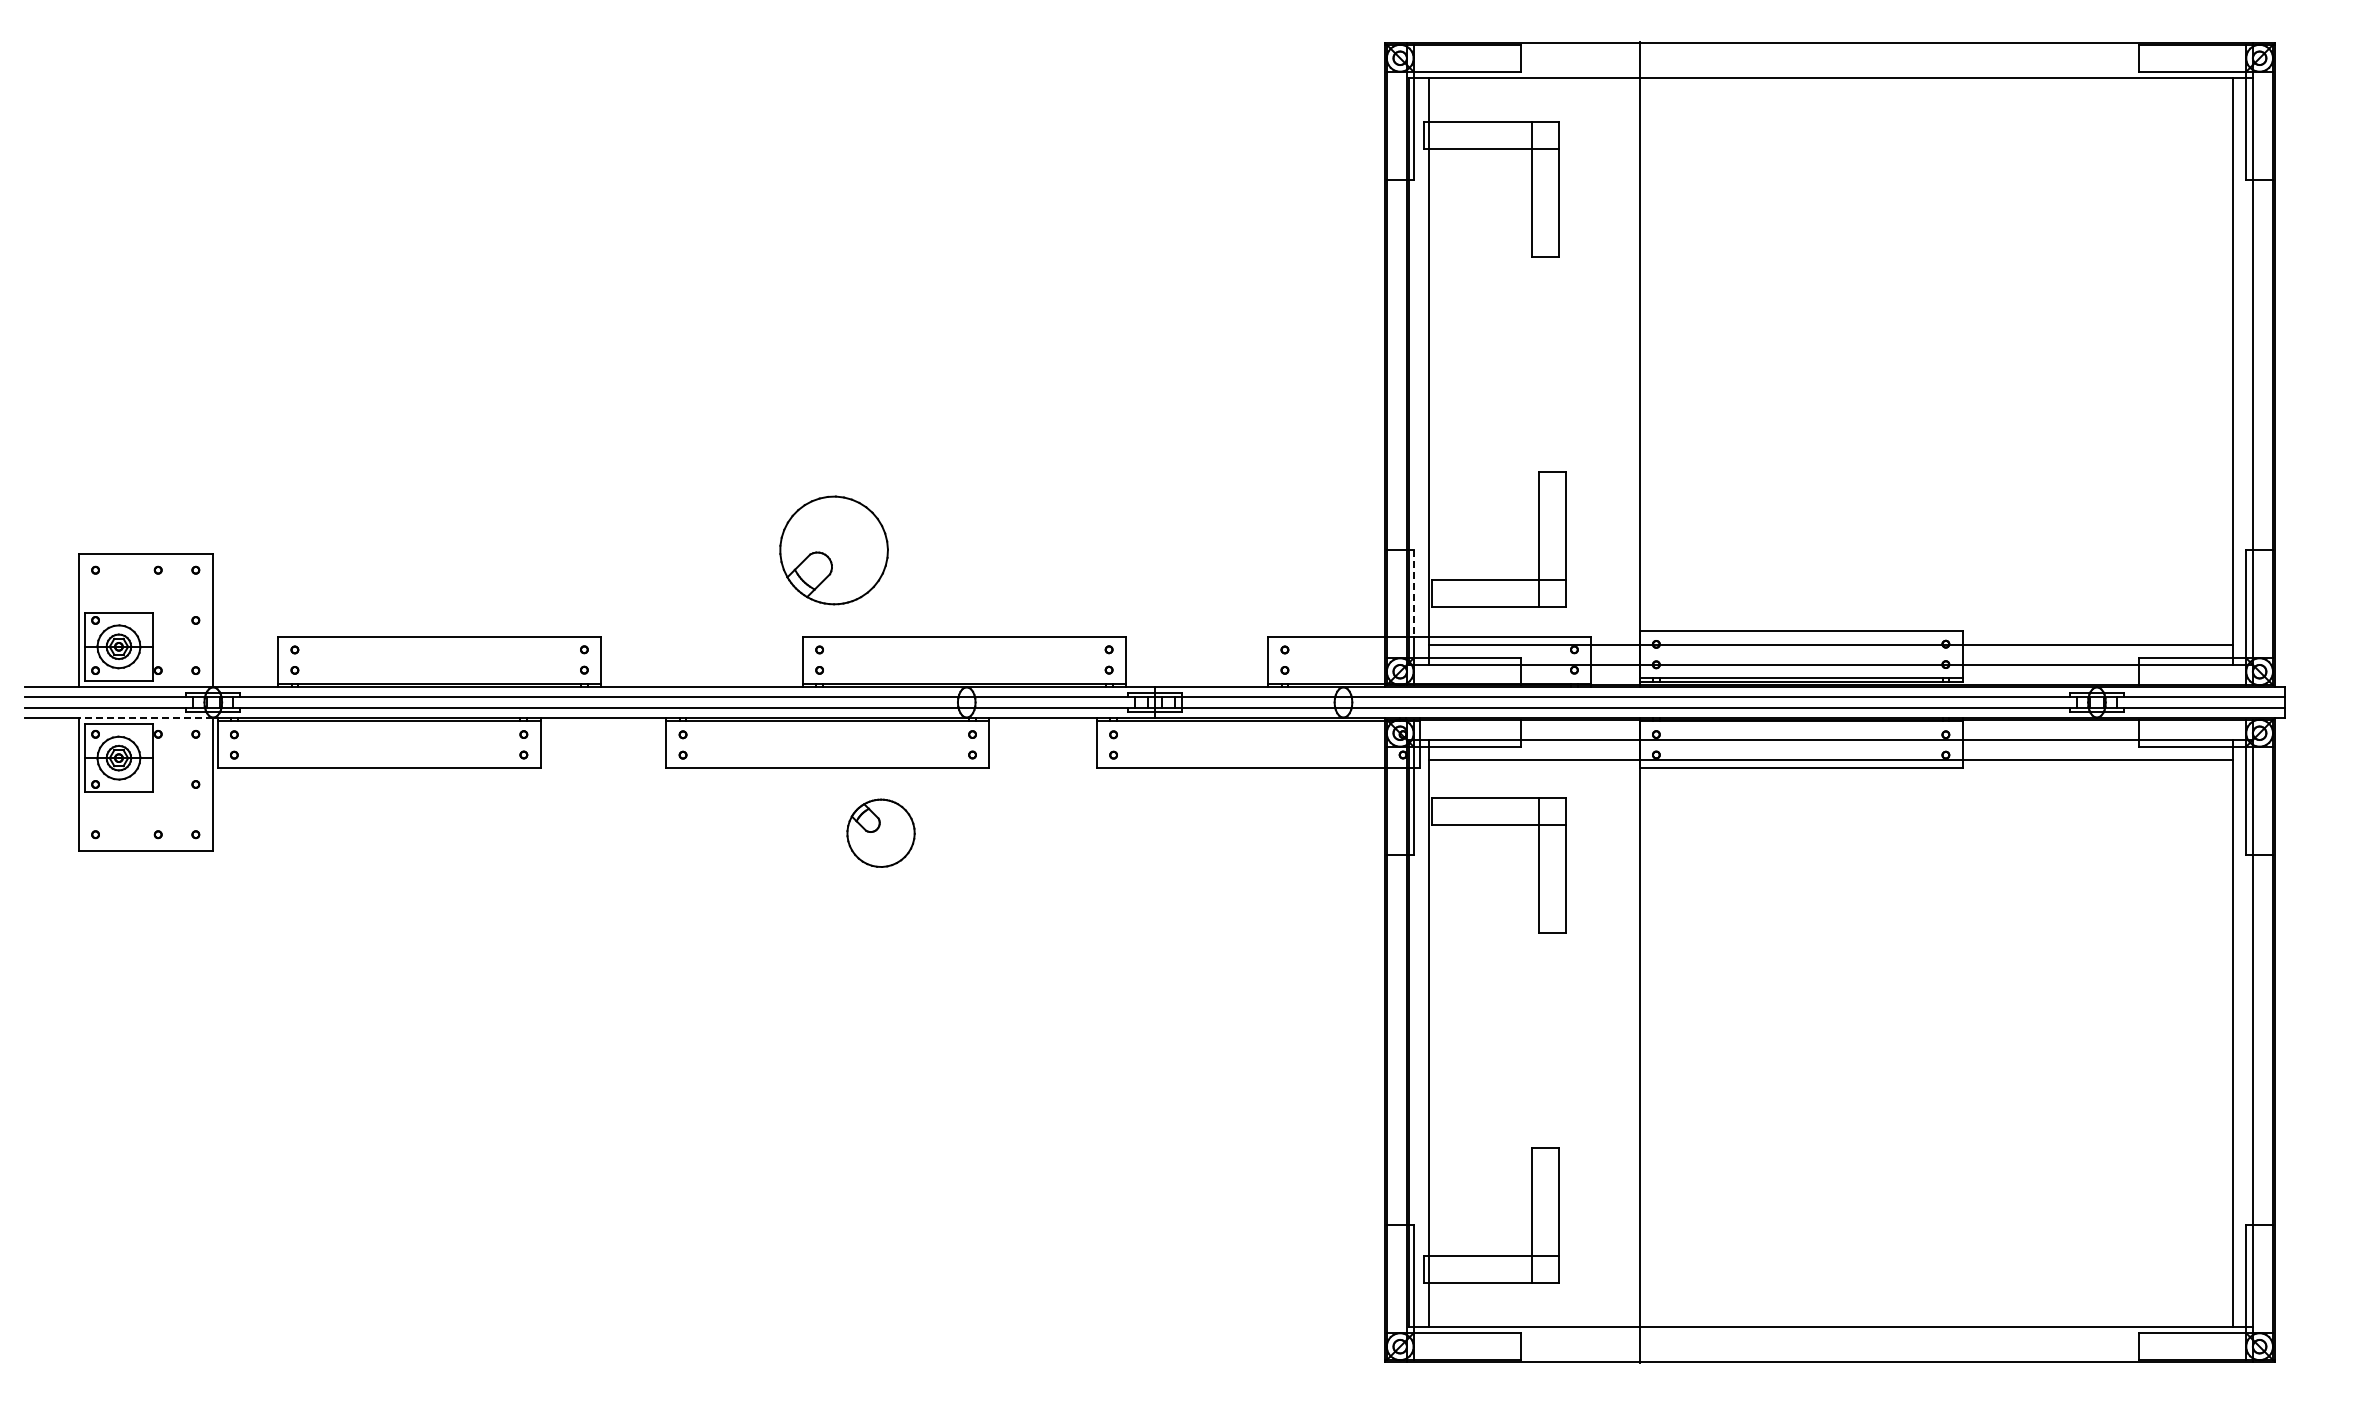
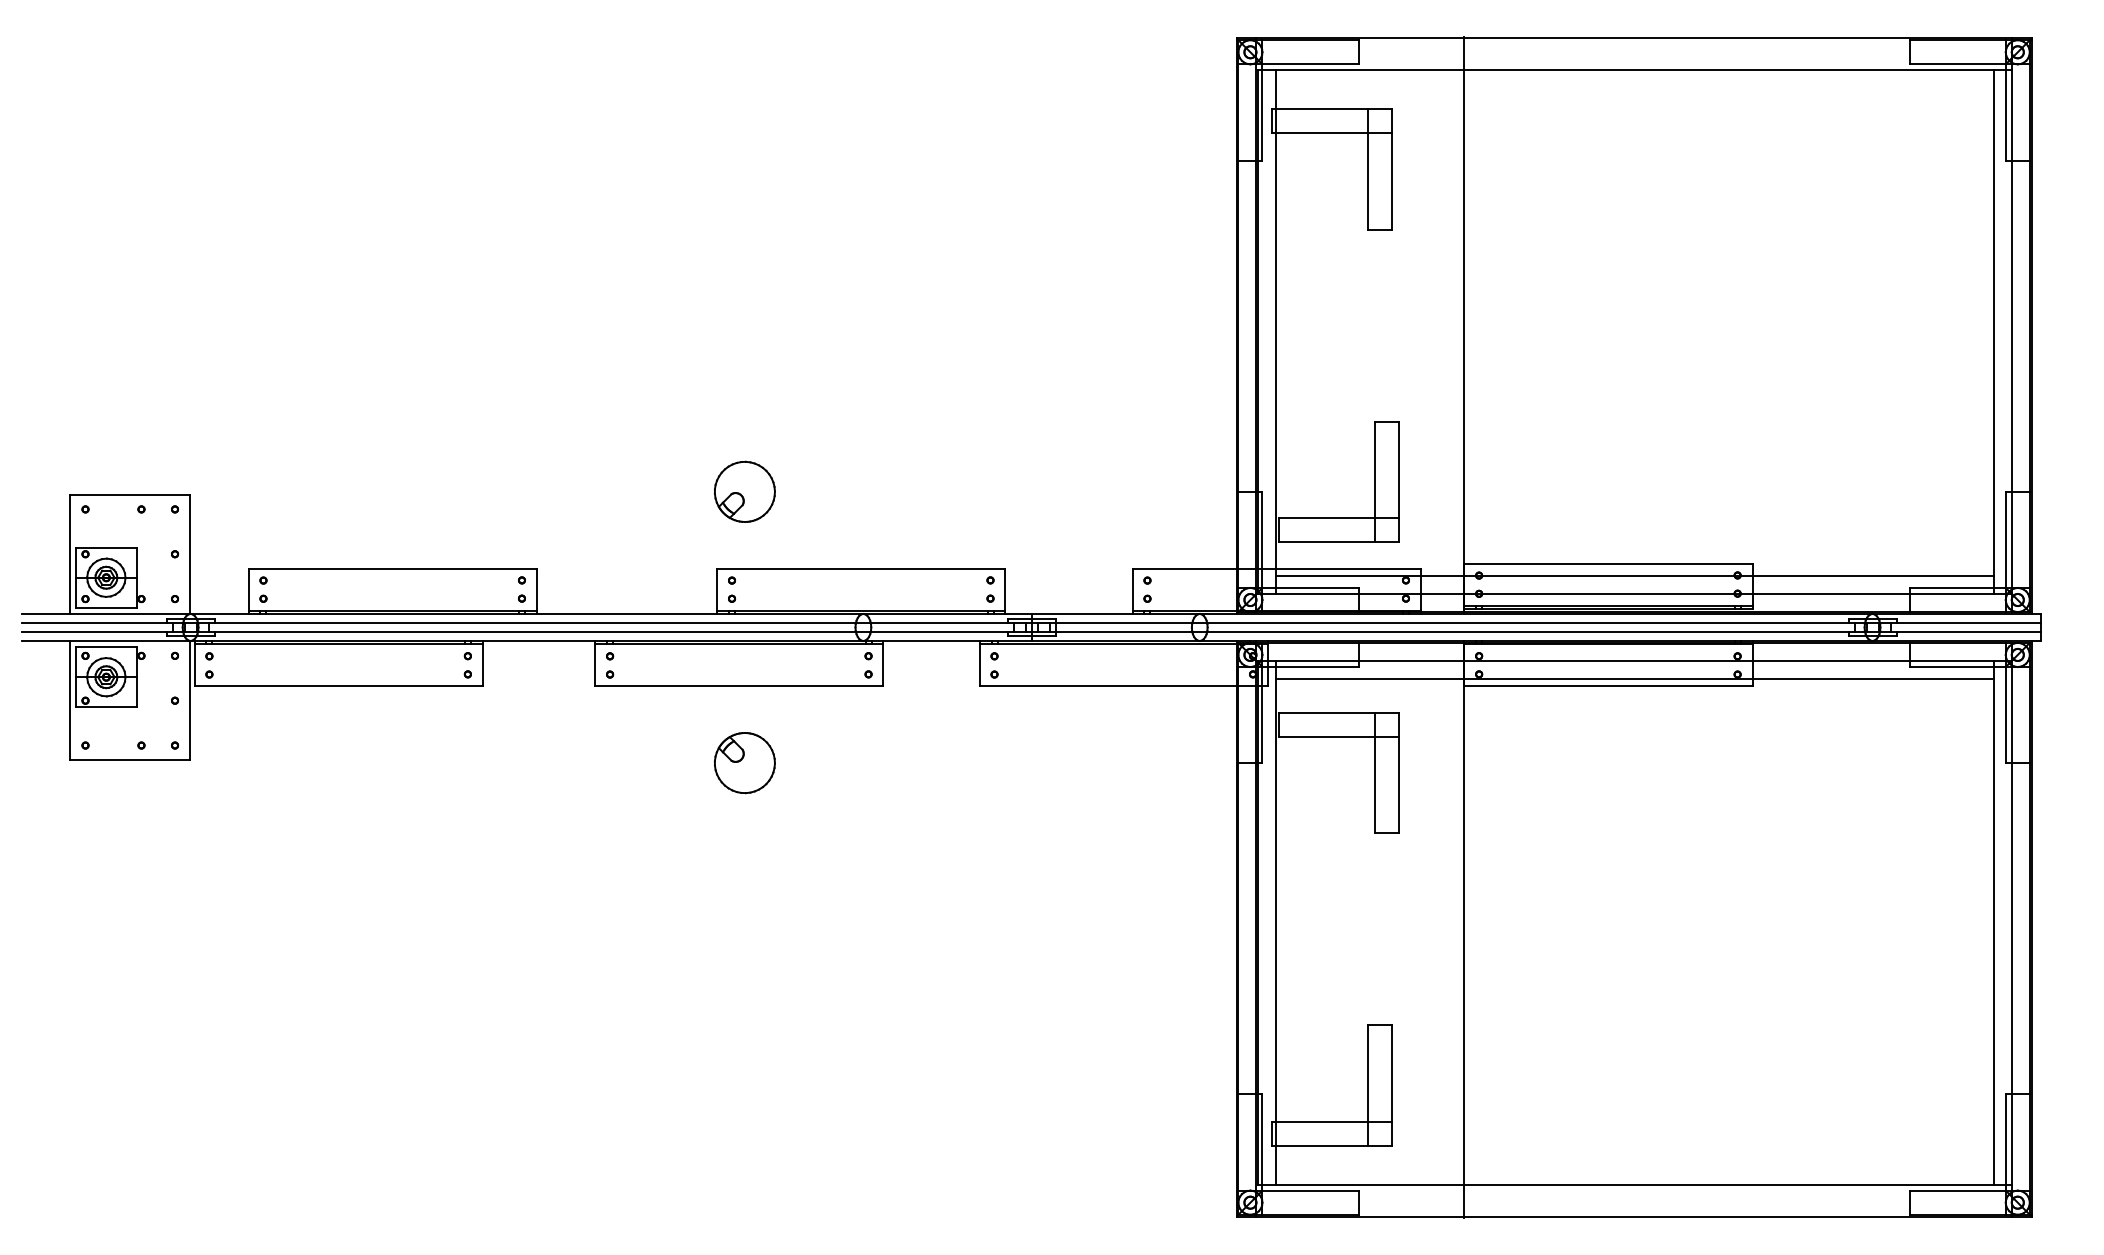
part: (833, 550) -> (744, 491), size x0.62
line: (1413, 594) -> (1262, 531), dashed -> solid
line: (145, 717) -> (130, 640), dashed -> solid
part: (880, 832) -> (744, 762), moved

